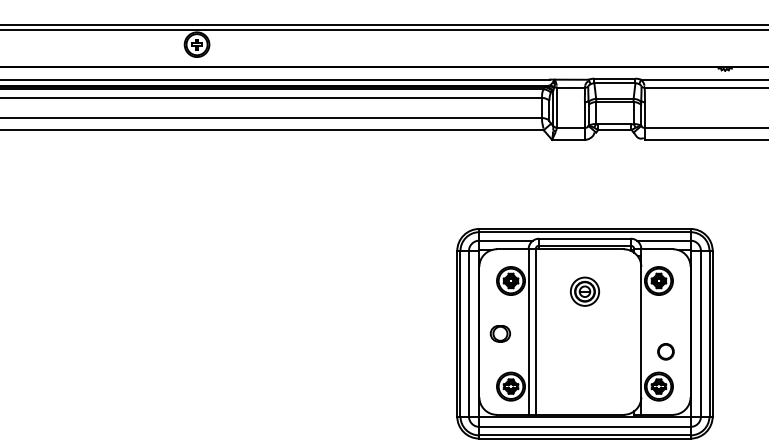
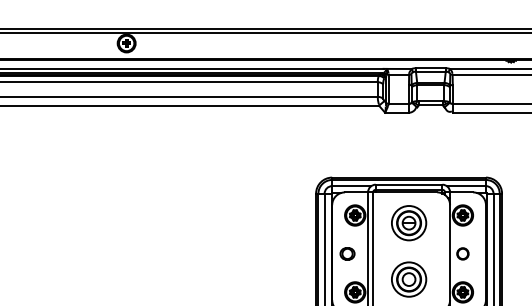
part: (584, 291) -> (408, 223), size x1.67
circle: (665, 351) -> (462, 253), moved
part: (584, 368) -> (408, 279), added

